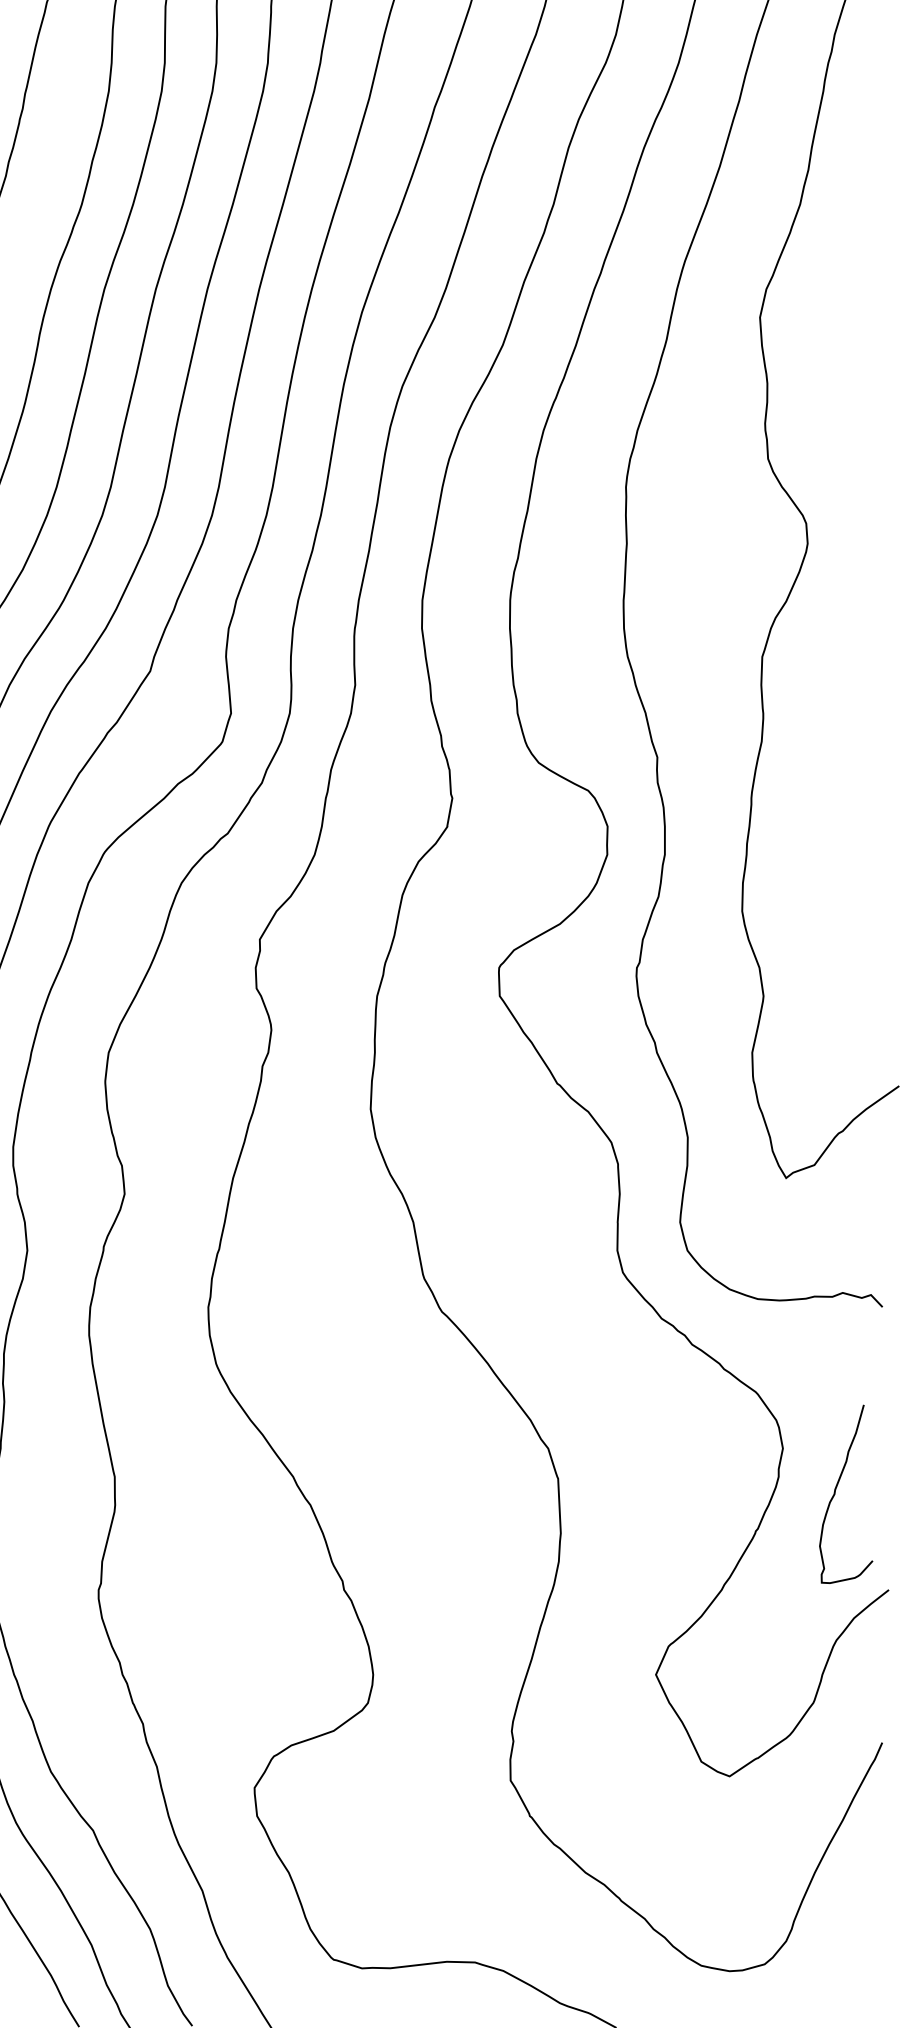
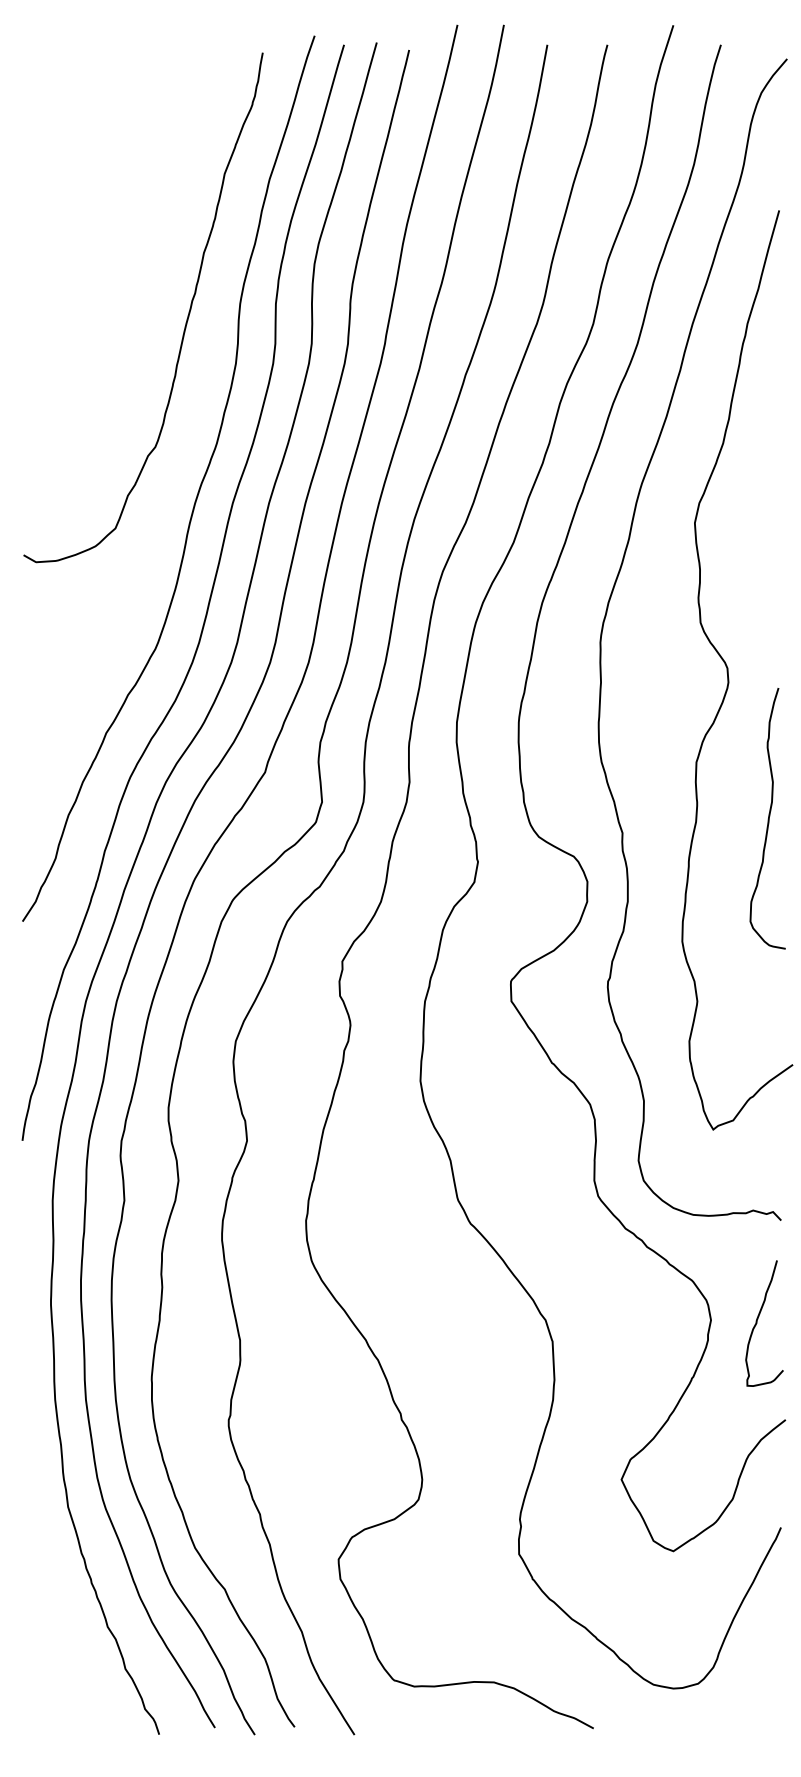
curve: (864, 736) -> (768, 818), added
curve: (836, 1494) -> (757, 1323), moved

